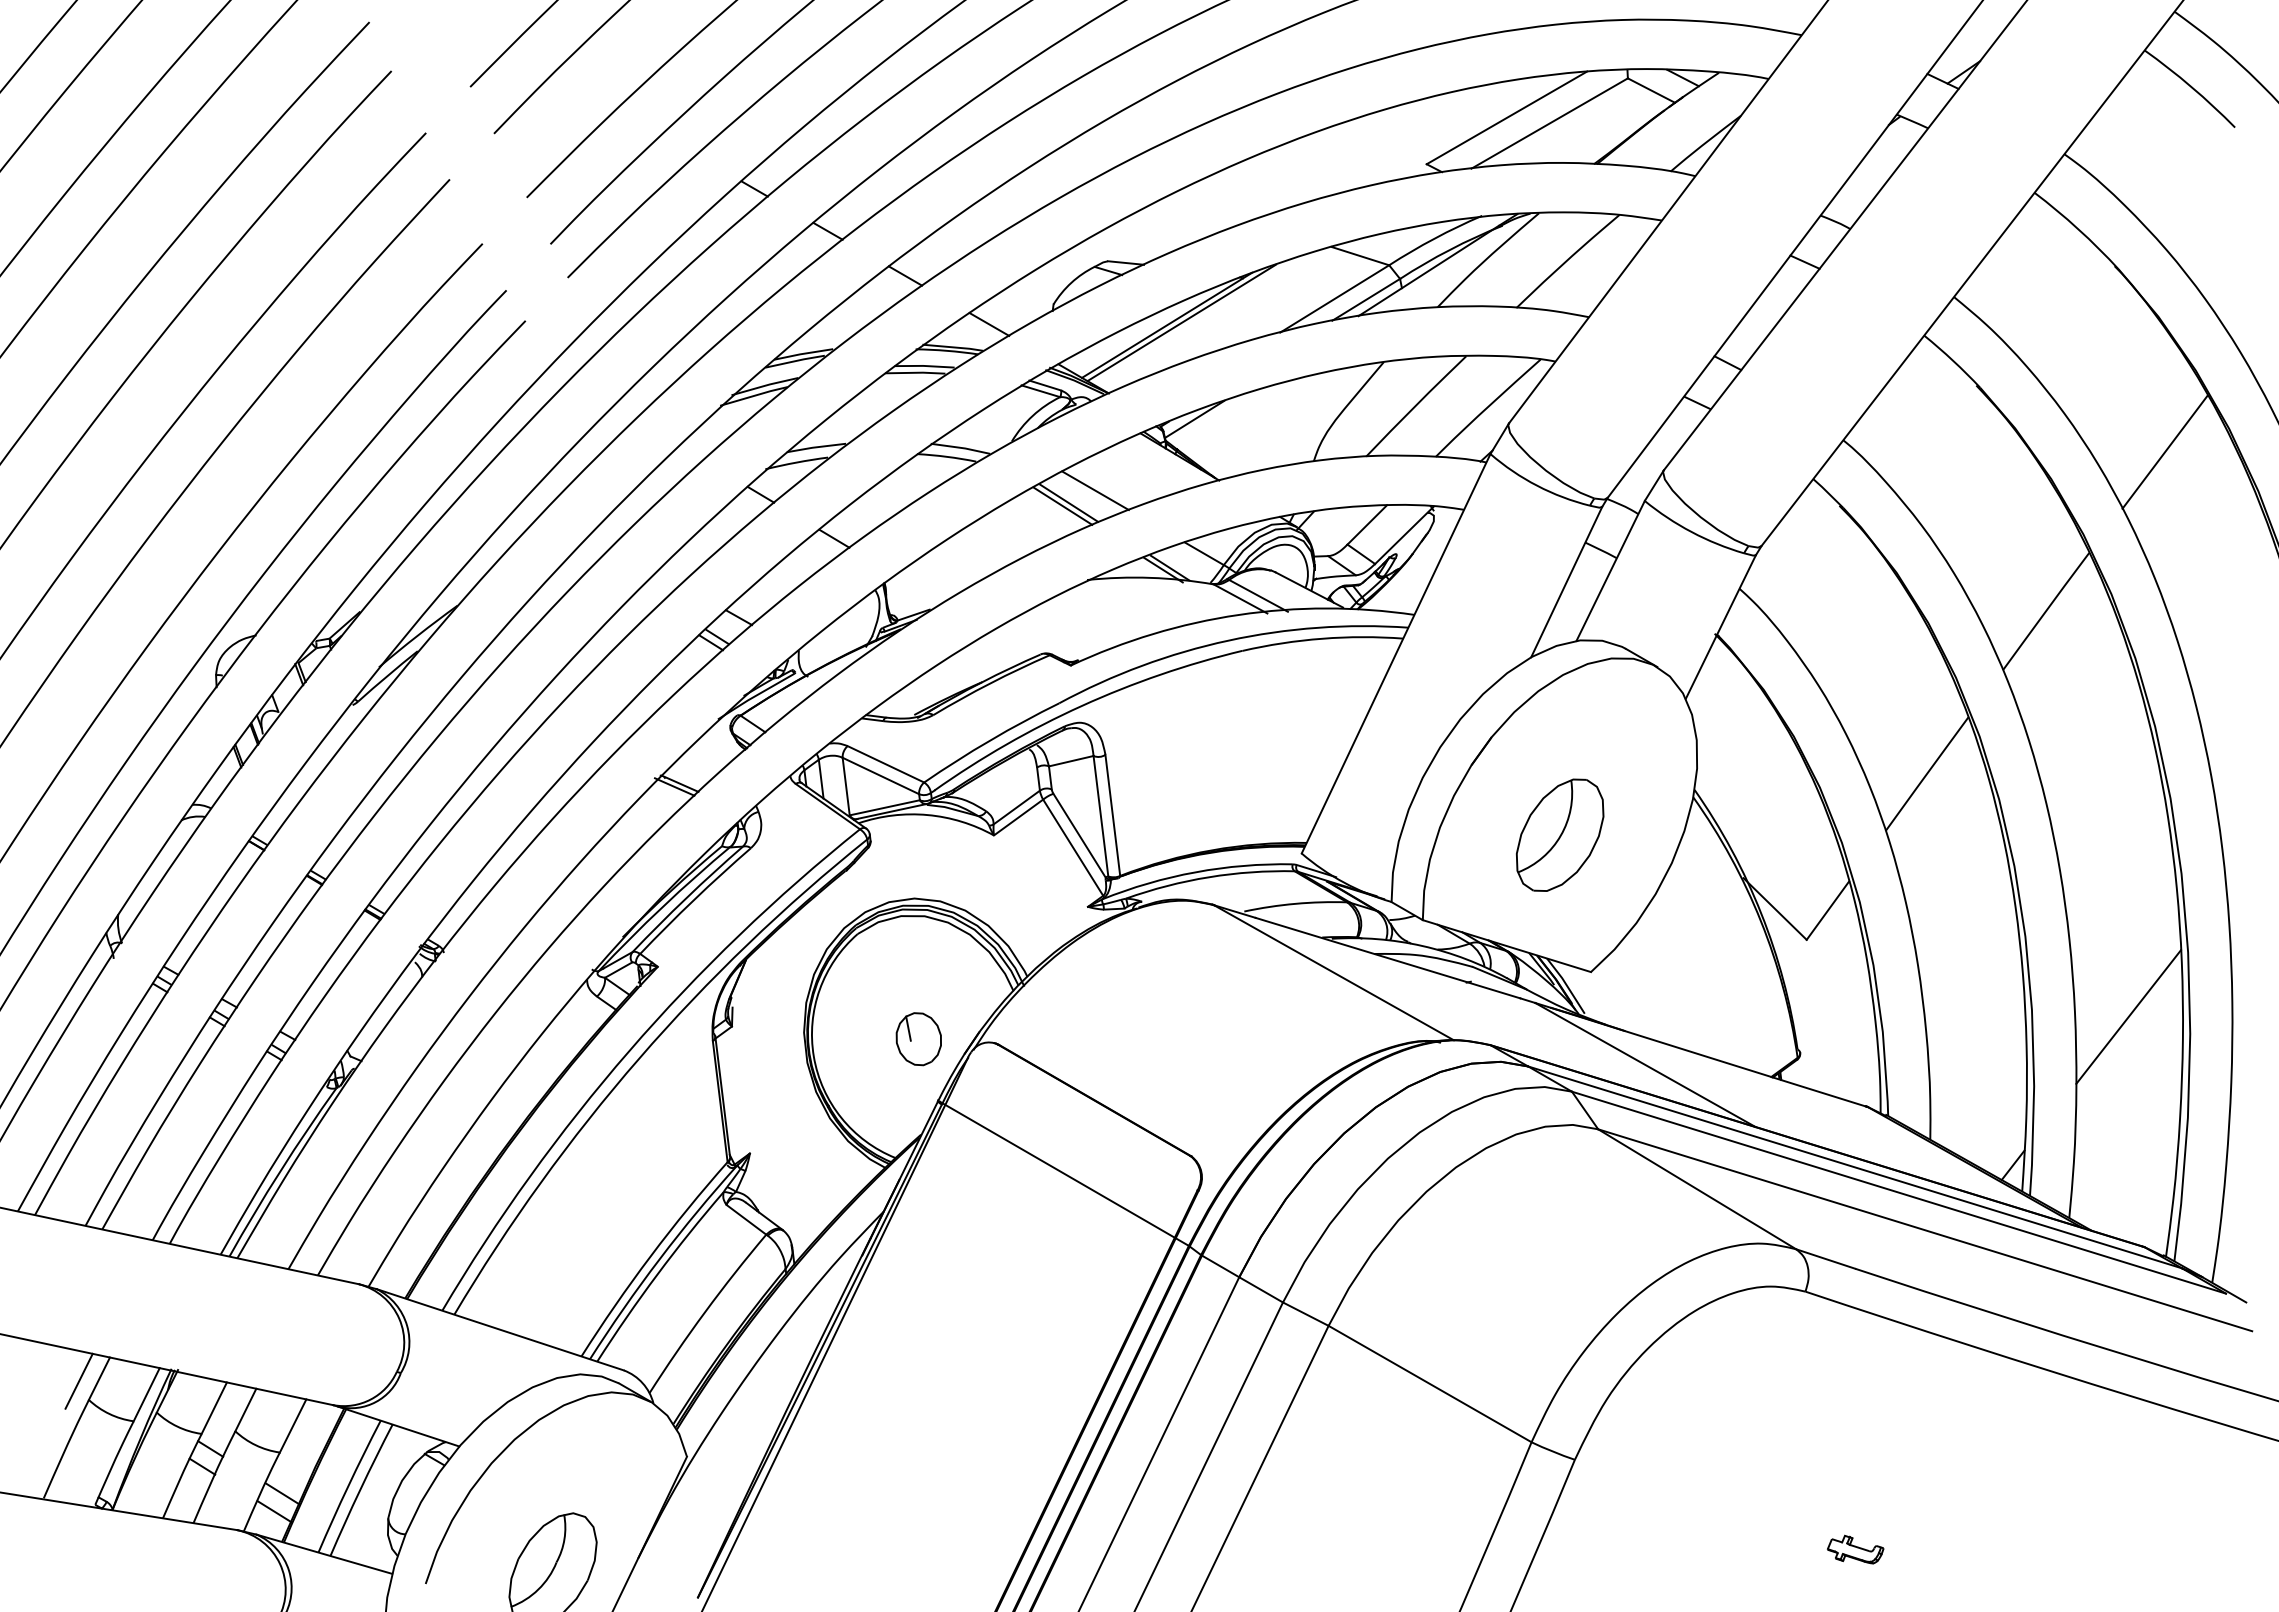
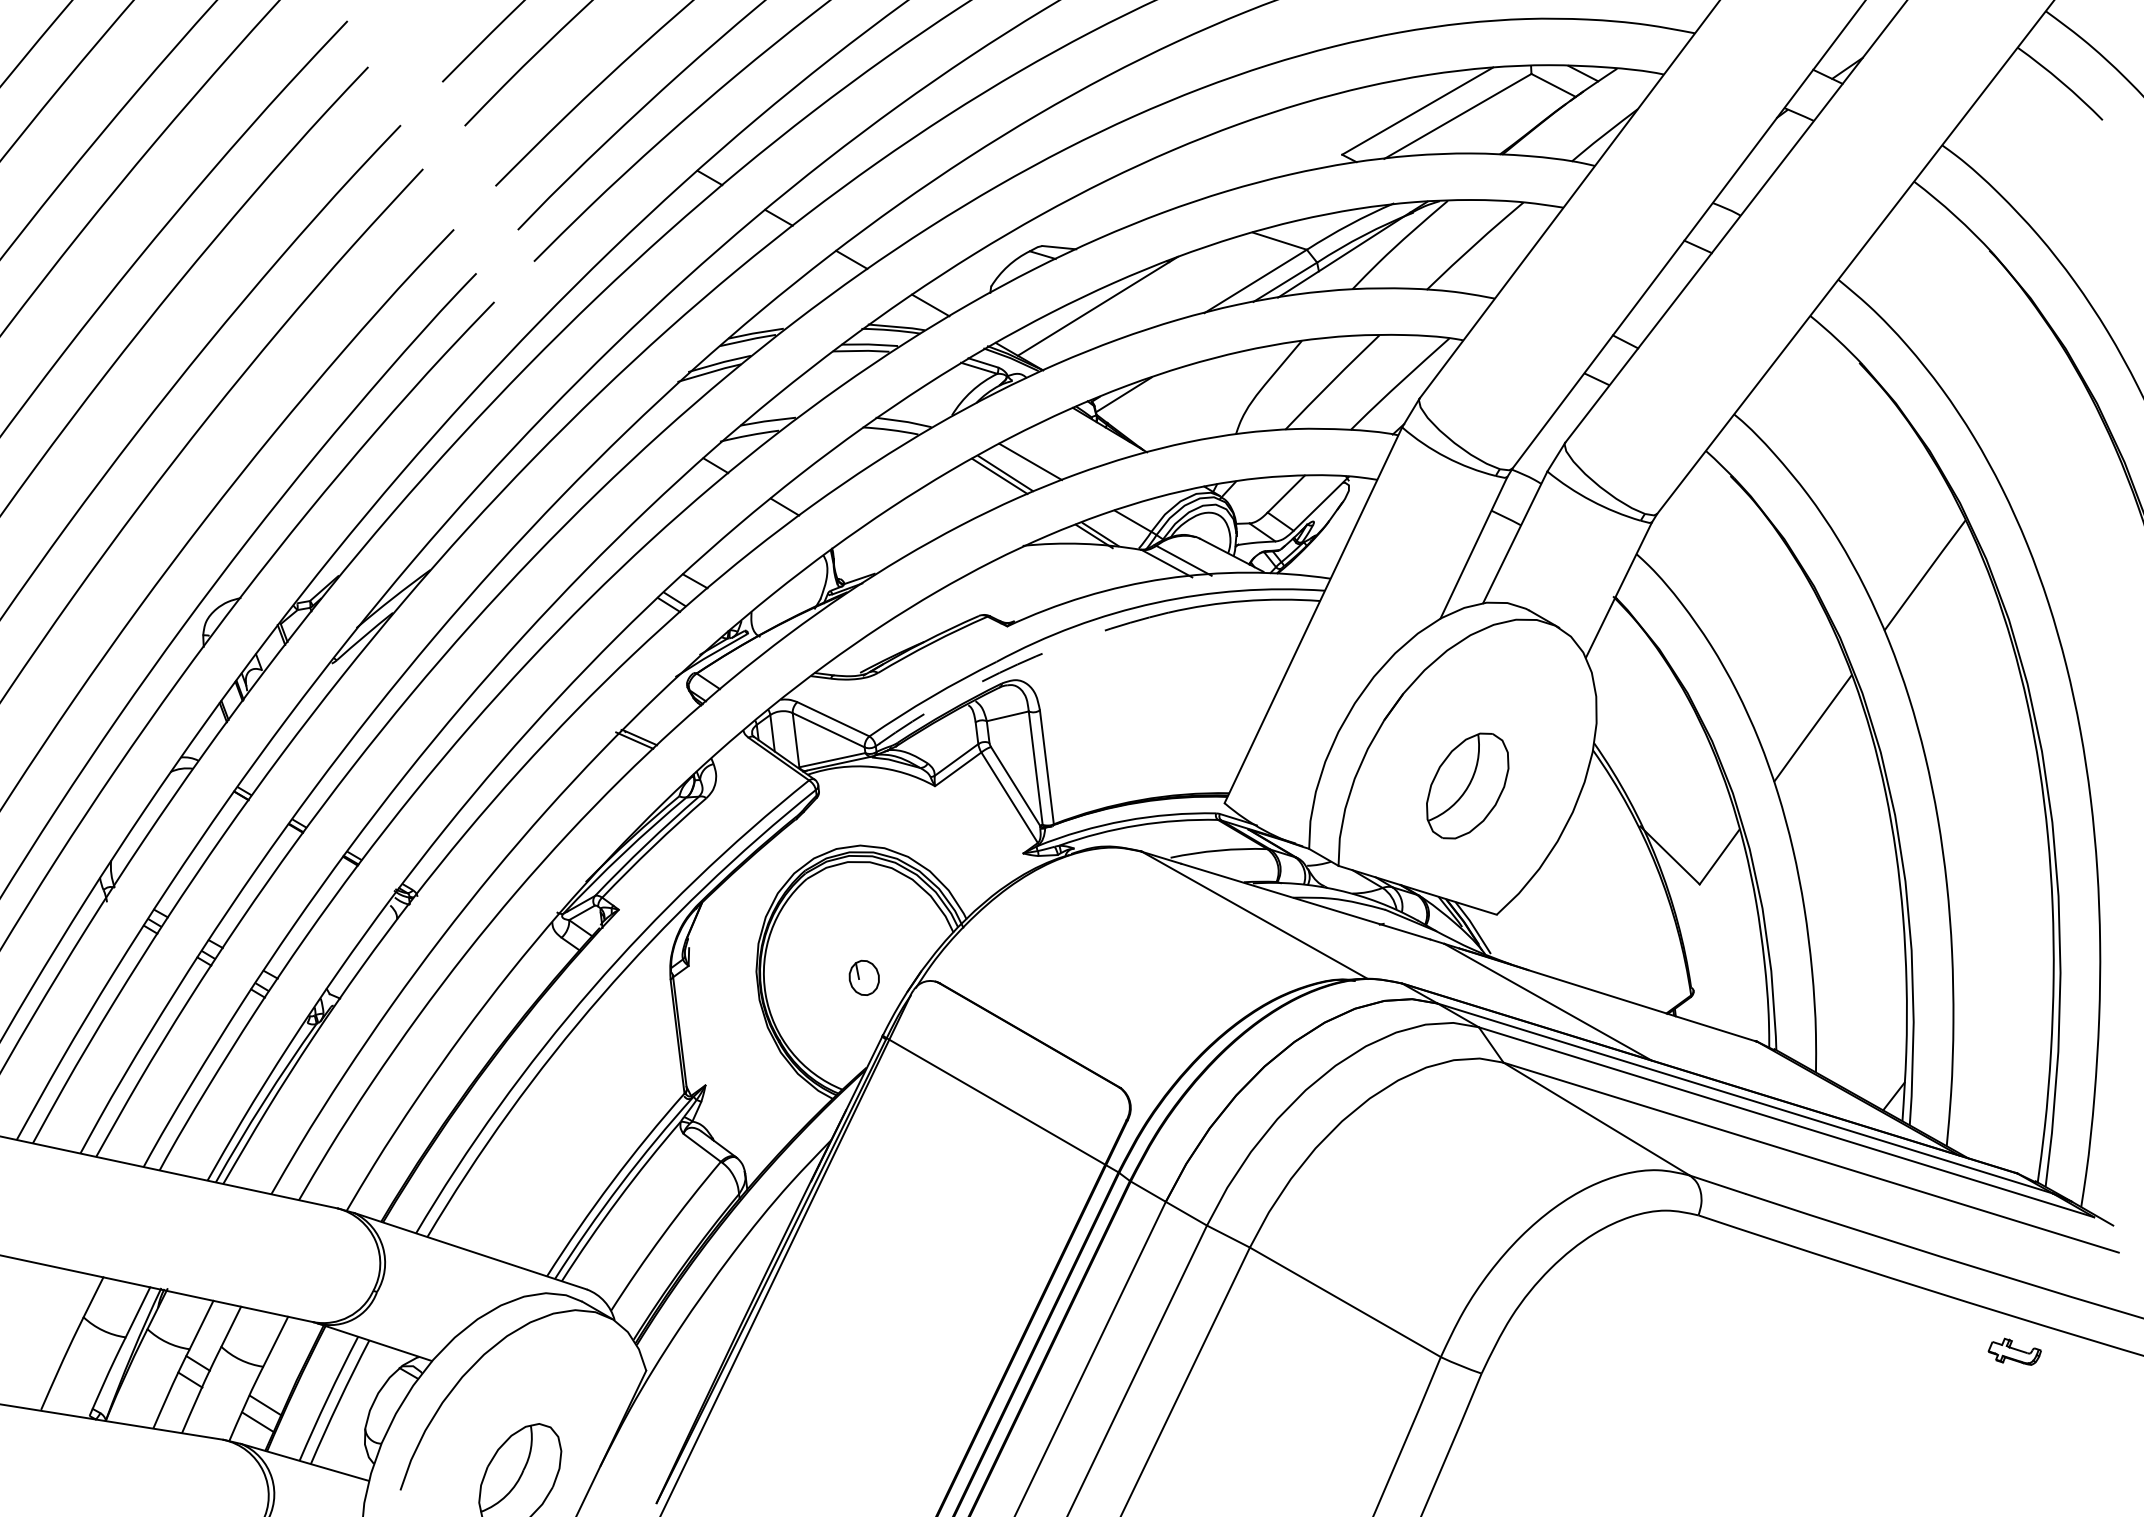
line: (1181, 322) -> (1111, 303), removed
line: (2164, 451) -> (2036, 424), removed
arc: (1081, 705) -> (1017, 663), solid -> dashed
line: (2128, 1016) -> (2002, 956), removed
part: (918, 1039) -> (864, 978), size x0.7
line: (78, 1380) -> (73, 1298), removed
part: (1855, 1549) -> (2014, 1351), moved

